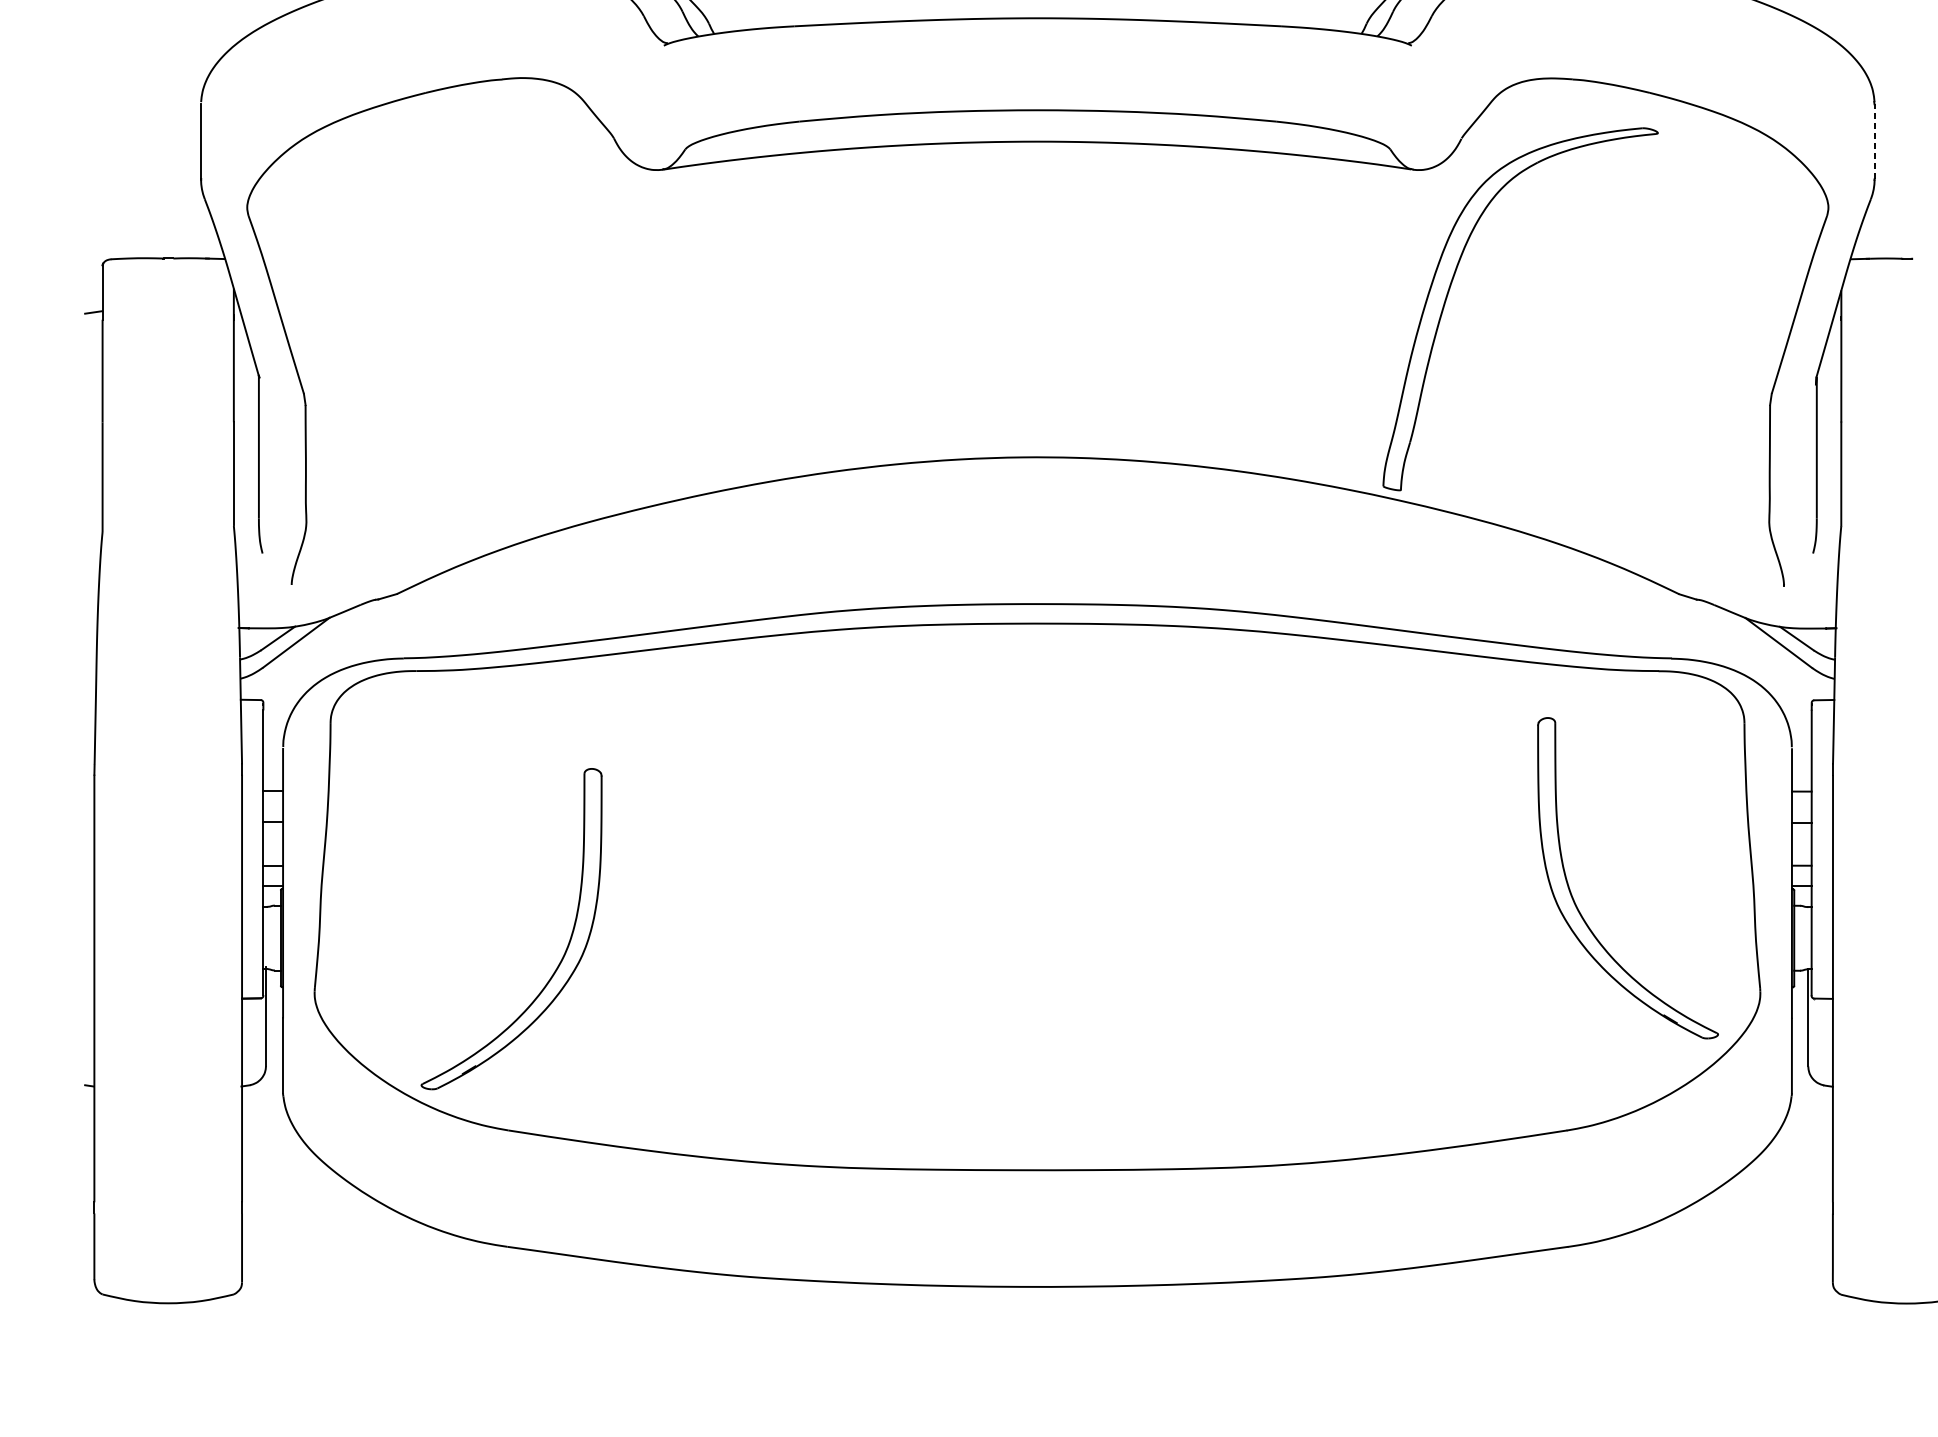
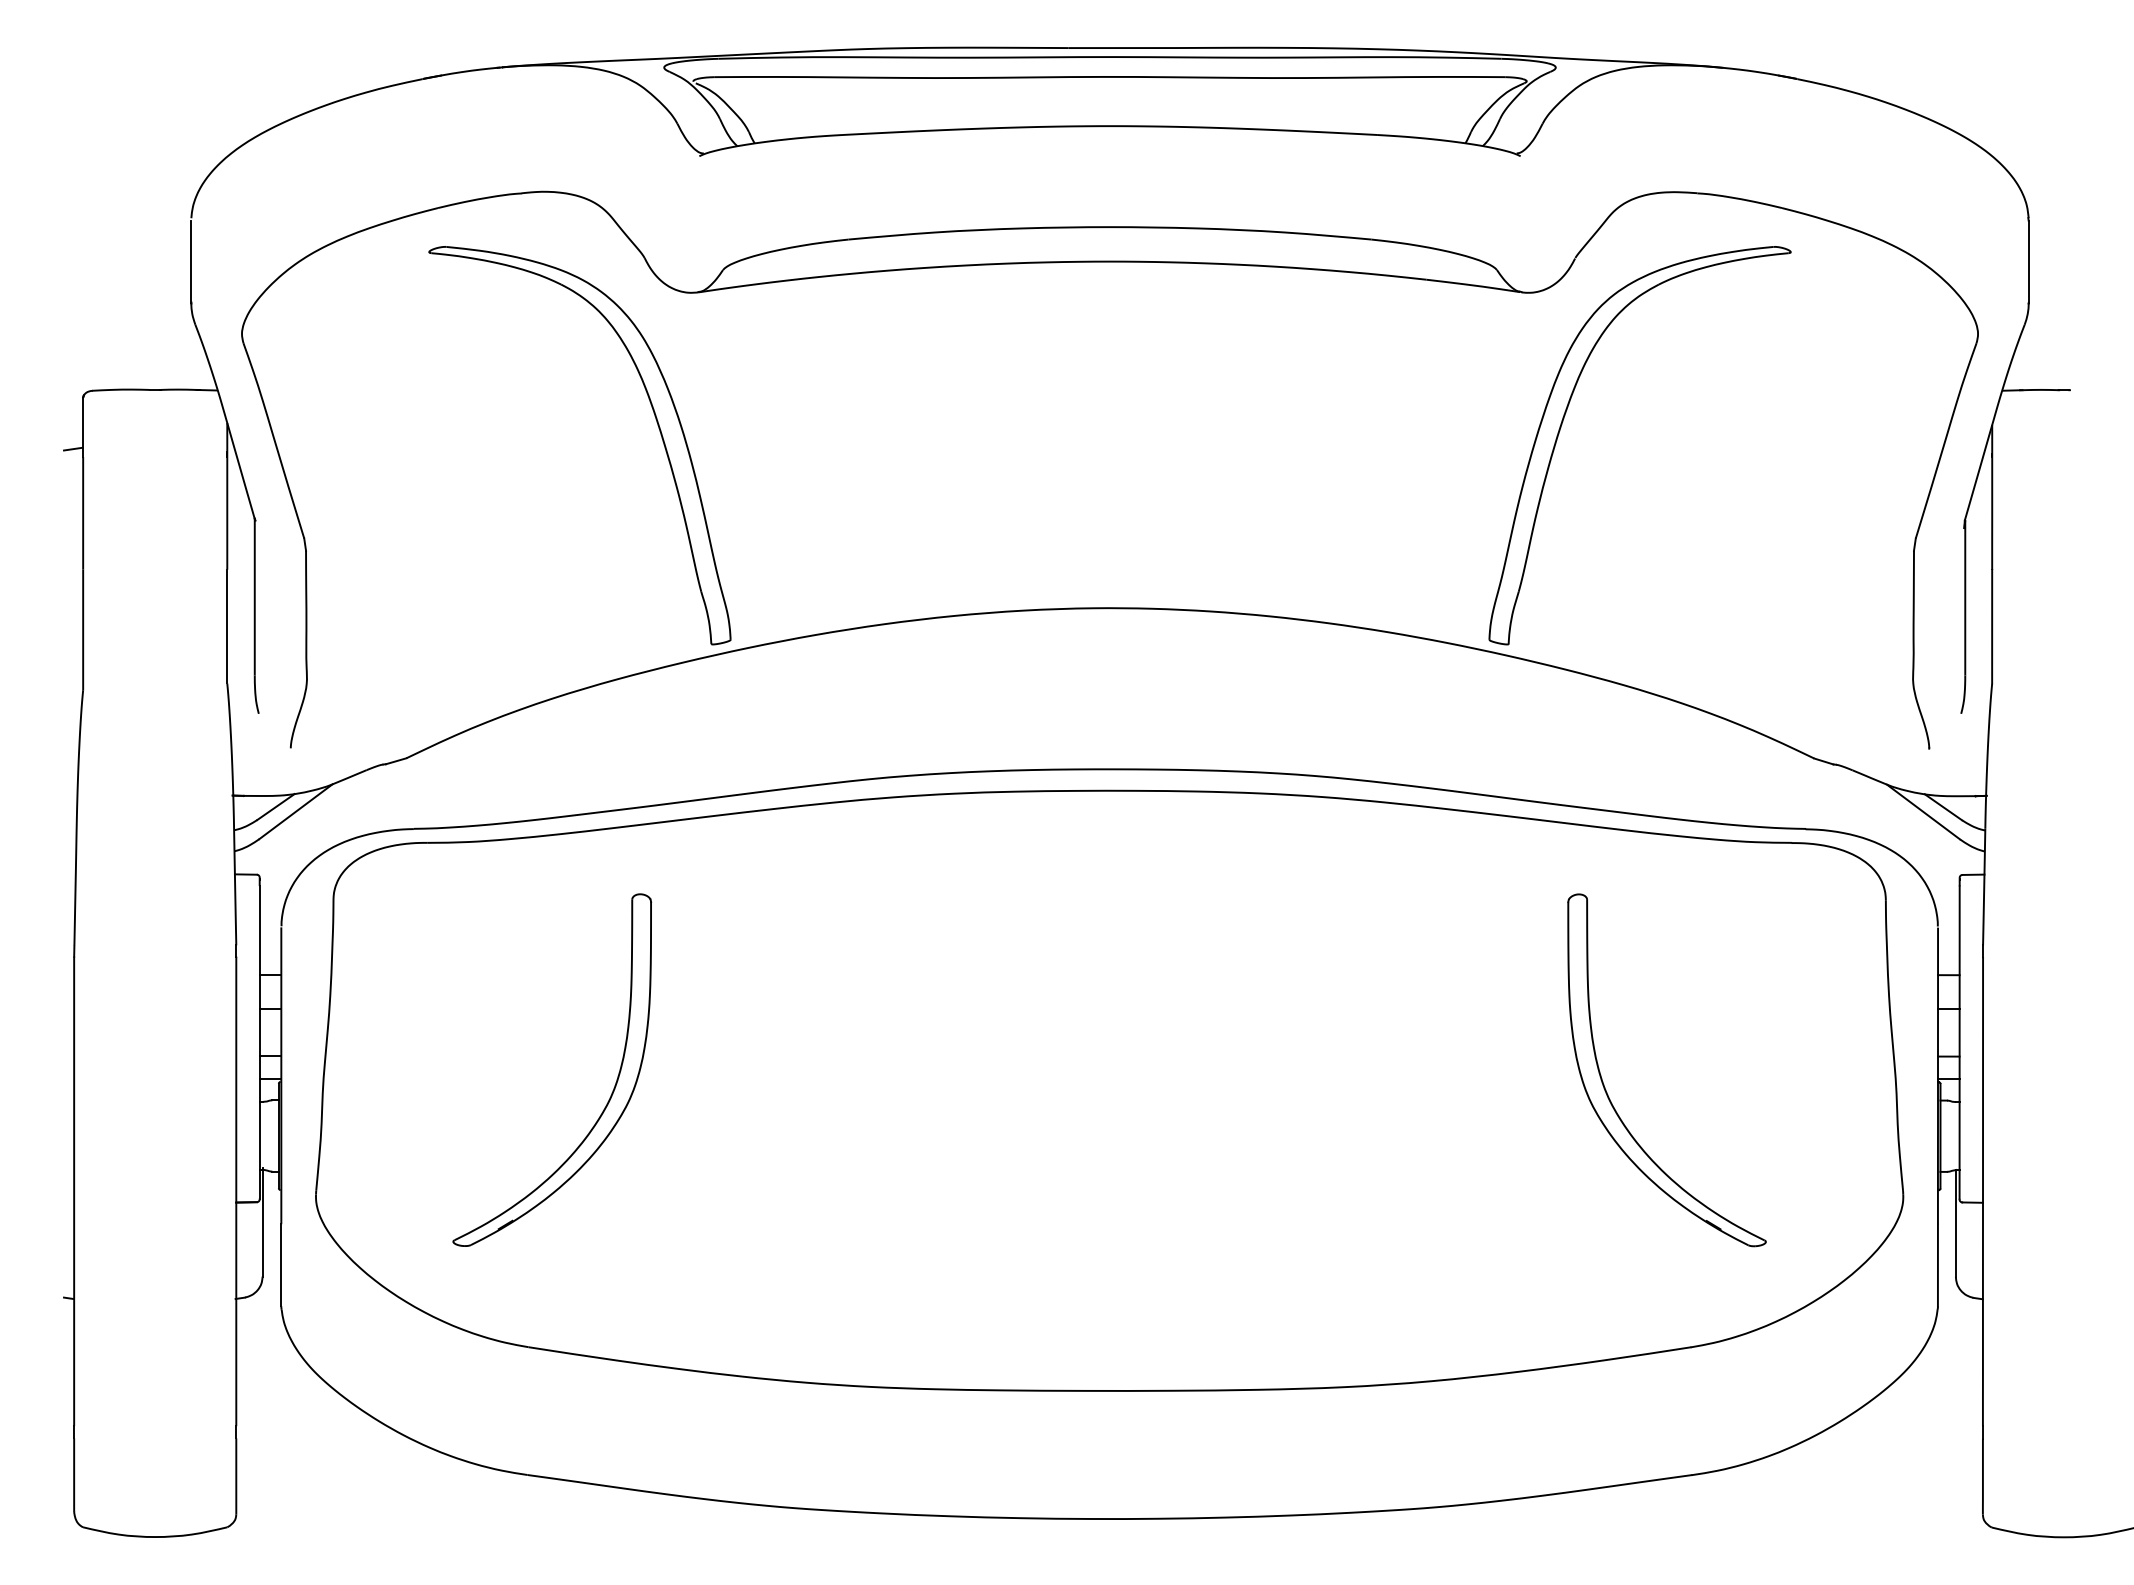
line: (1874, 141) -> (2028, 261), dashed -> solid
part: (623, 285) -> (655, 419), added
part: (1574, 900) -> (1608, 1094), moved
part: (563, 953) -> (609, 1097), moved

